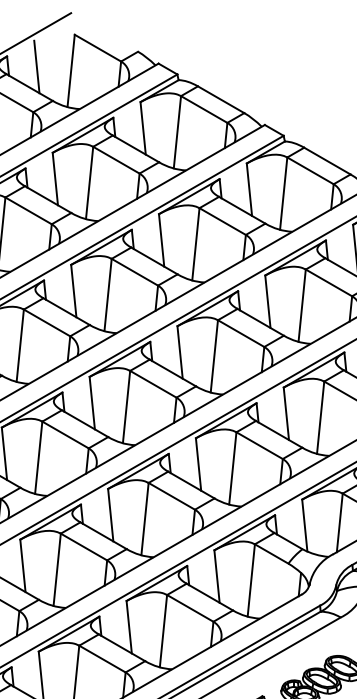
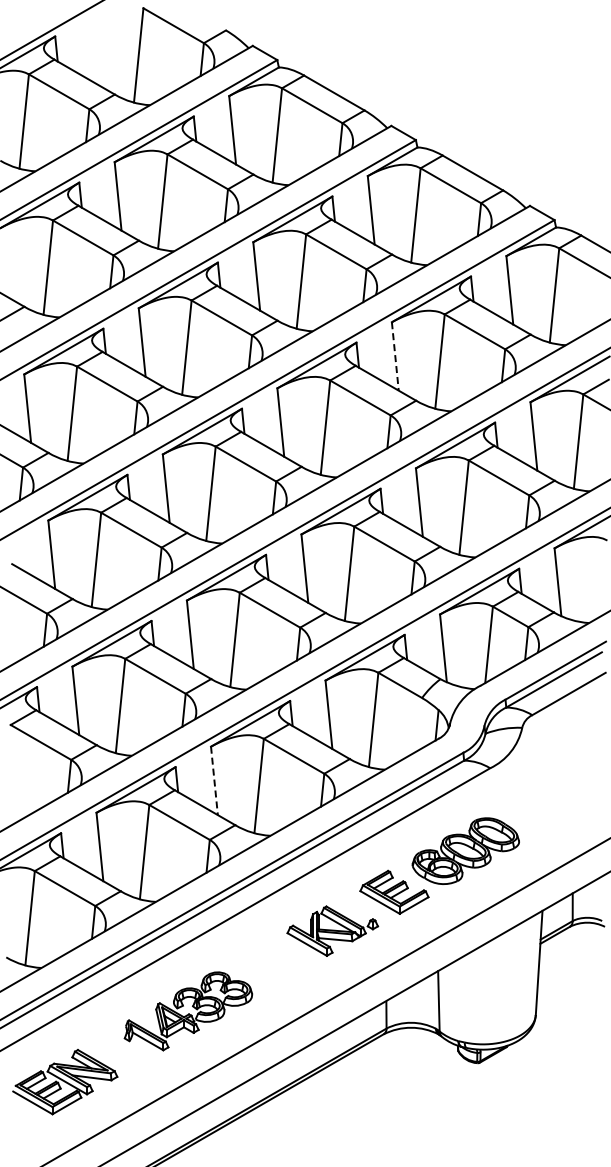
line: (36, 67) -> (93, 50), removed
line: (268, 301) -> (395, 356), solid -> dashed
line: (129, 627) -> (214, 781), solid -> dashed

